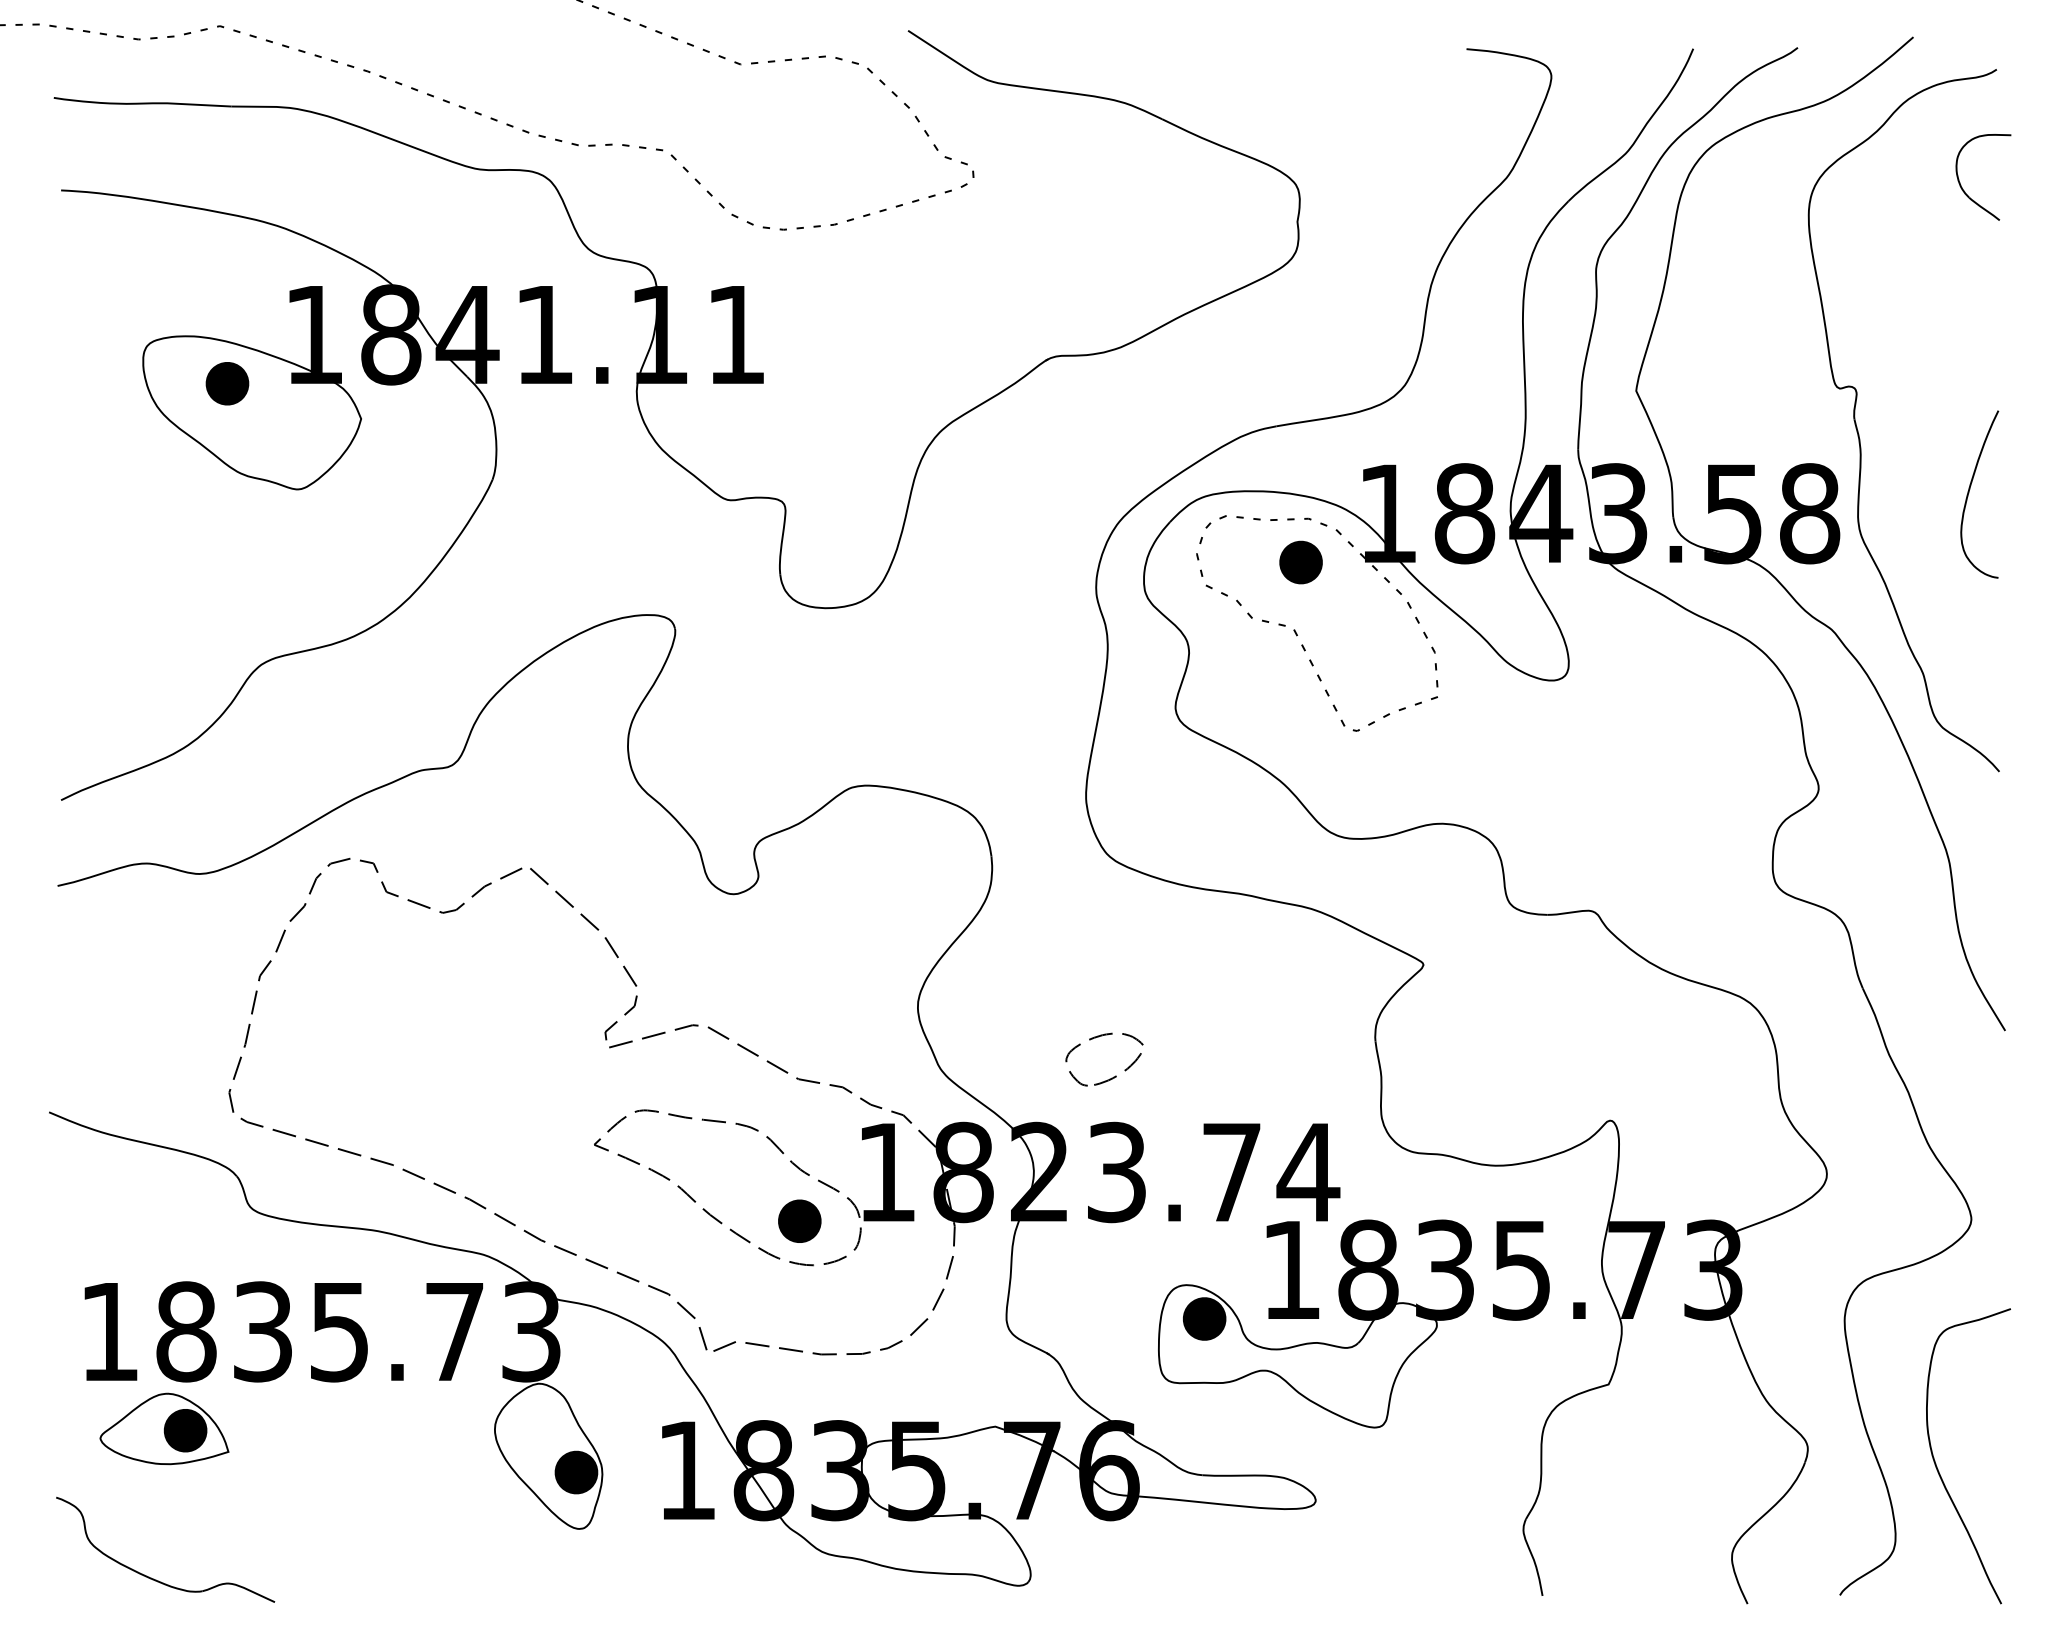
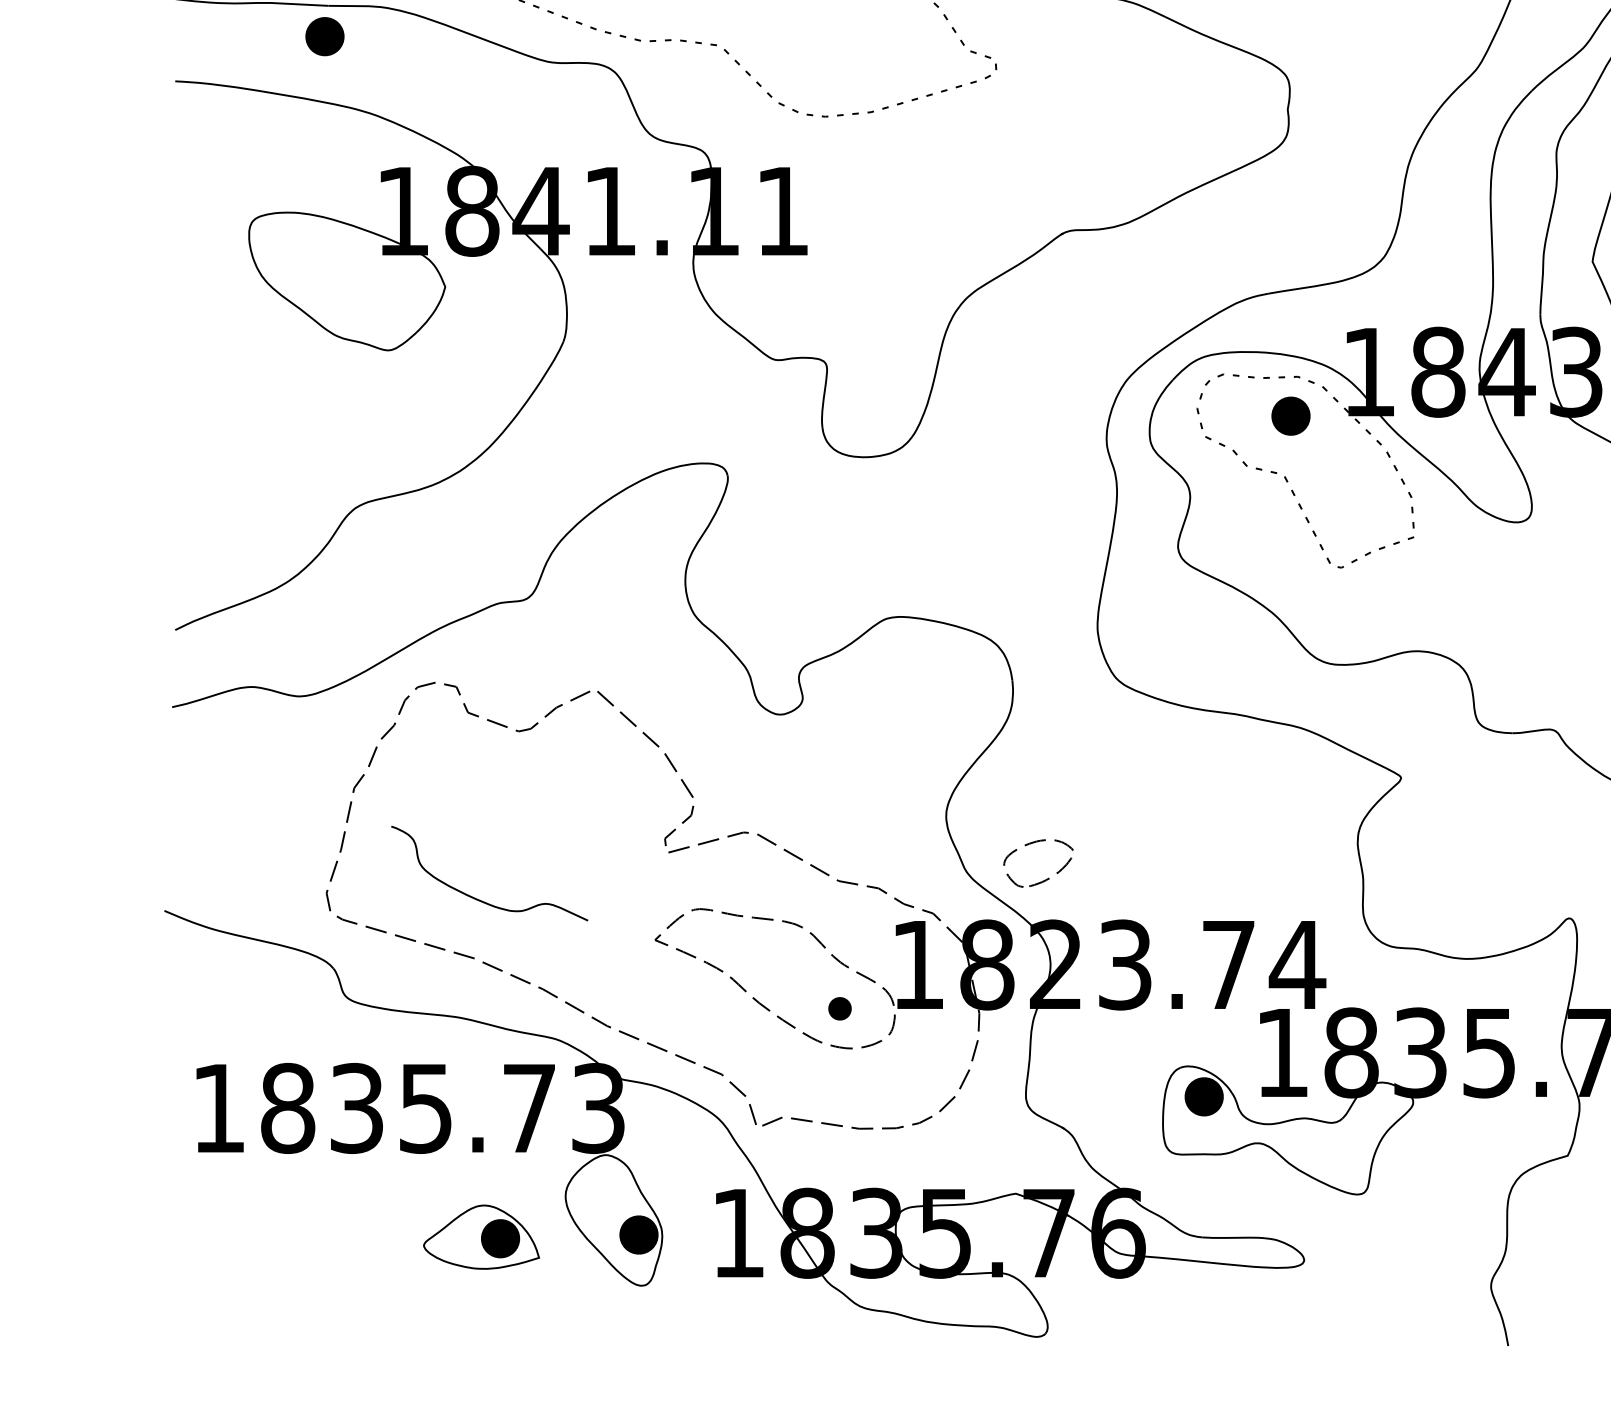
part: (227, 383) -> (324, 36), moved
part: (1113, 1076) -> (1046, 878), moved
part: (799, 1220) -> (839, 1008), size x0.6
part: (164, 1428) -> (481, 1236), moved
part: (151, 1577) -> (477, 898), moved

